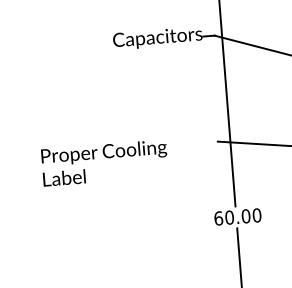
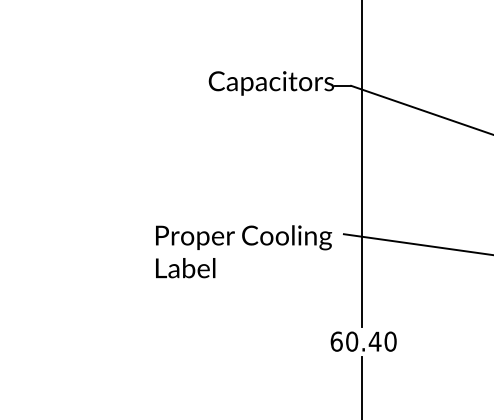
text: (105, 162) -> (244, 251), moved
text: (245, 216) -> (374, 341), 60.00 -> 60.40

